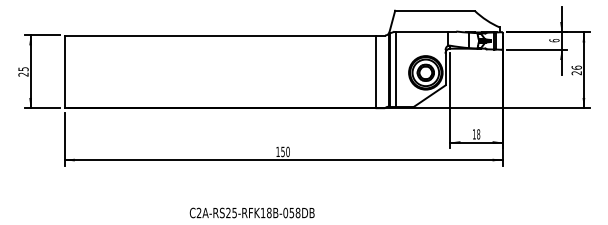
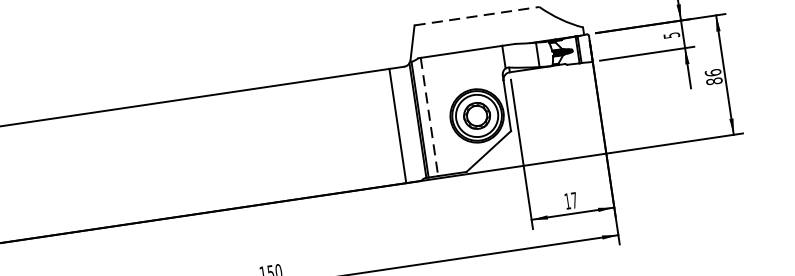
line: (434, 10) -> (476, 15), solid -> dashed
text: (554, 40) -> (671, 35), 6 -> 5
line: (396, 69) -> (430, 117), solid -> dashed
text: (576, 73) -> (714, 81), 26 -> 86
text: (478, 134) -> (574, 200), 18 -> 17

